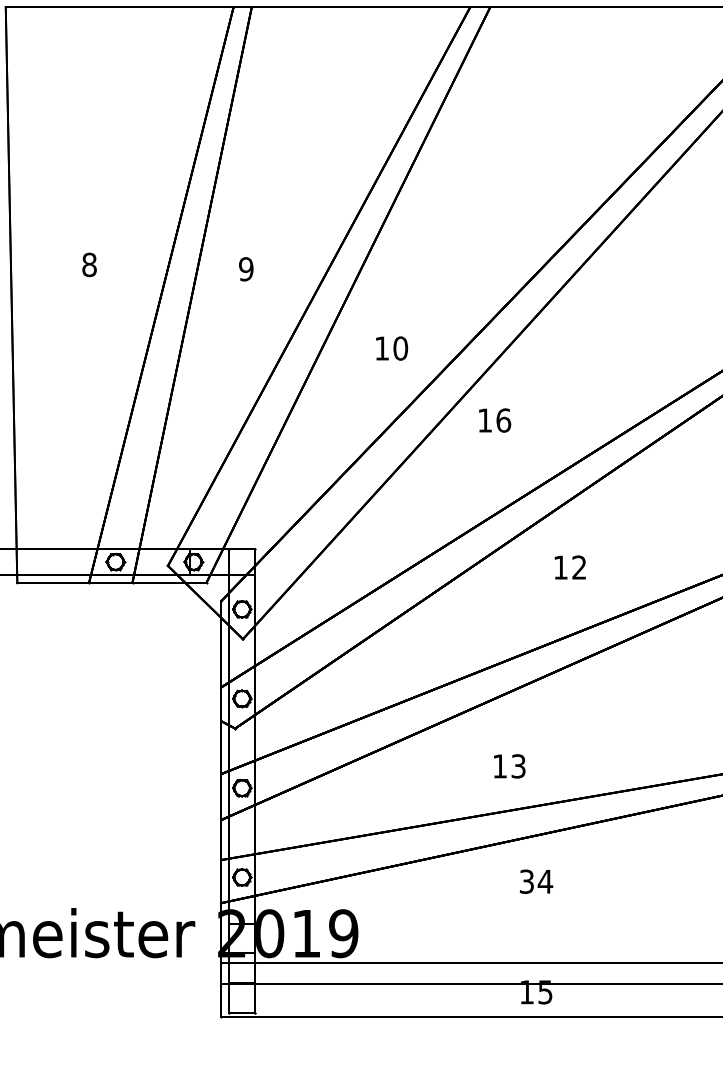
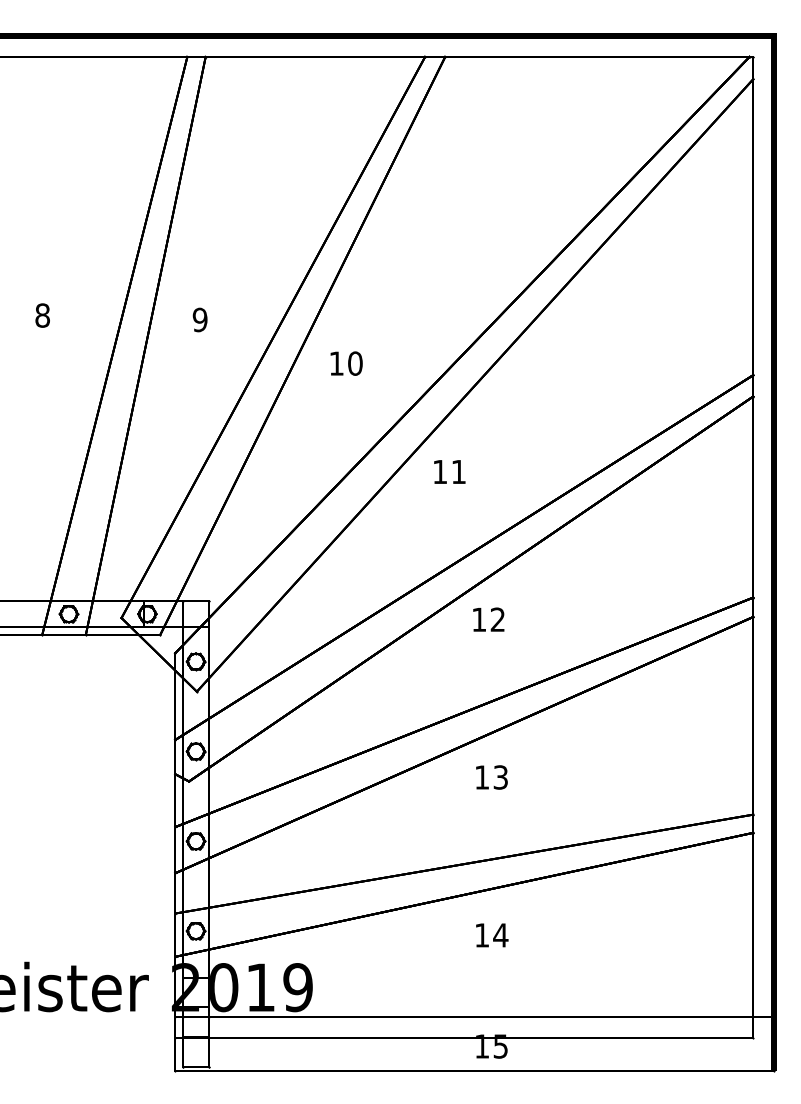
text: (391, 348) -> (346, 363), moved
text: (503, 420) -> (458, 471), 16 -> 11
text: (570, 567) -> (488, 619), moved
text: (509, 766) -> (491, 777), moved
text: (527, 881) -> (482, 935), 34 -> 14

